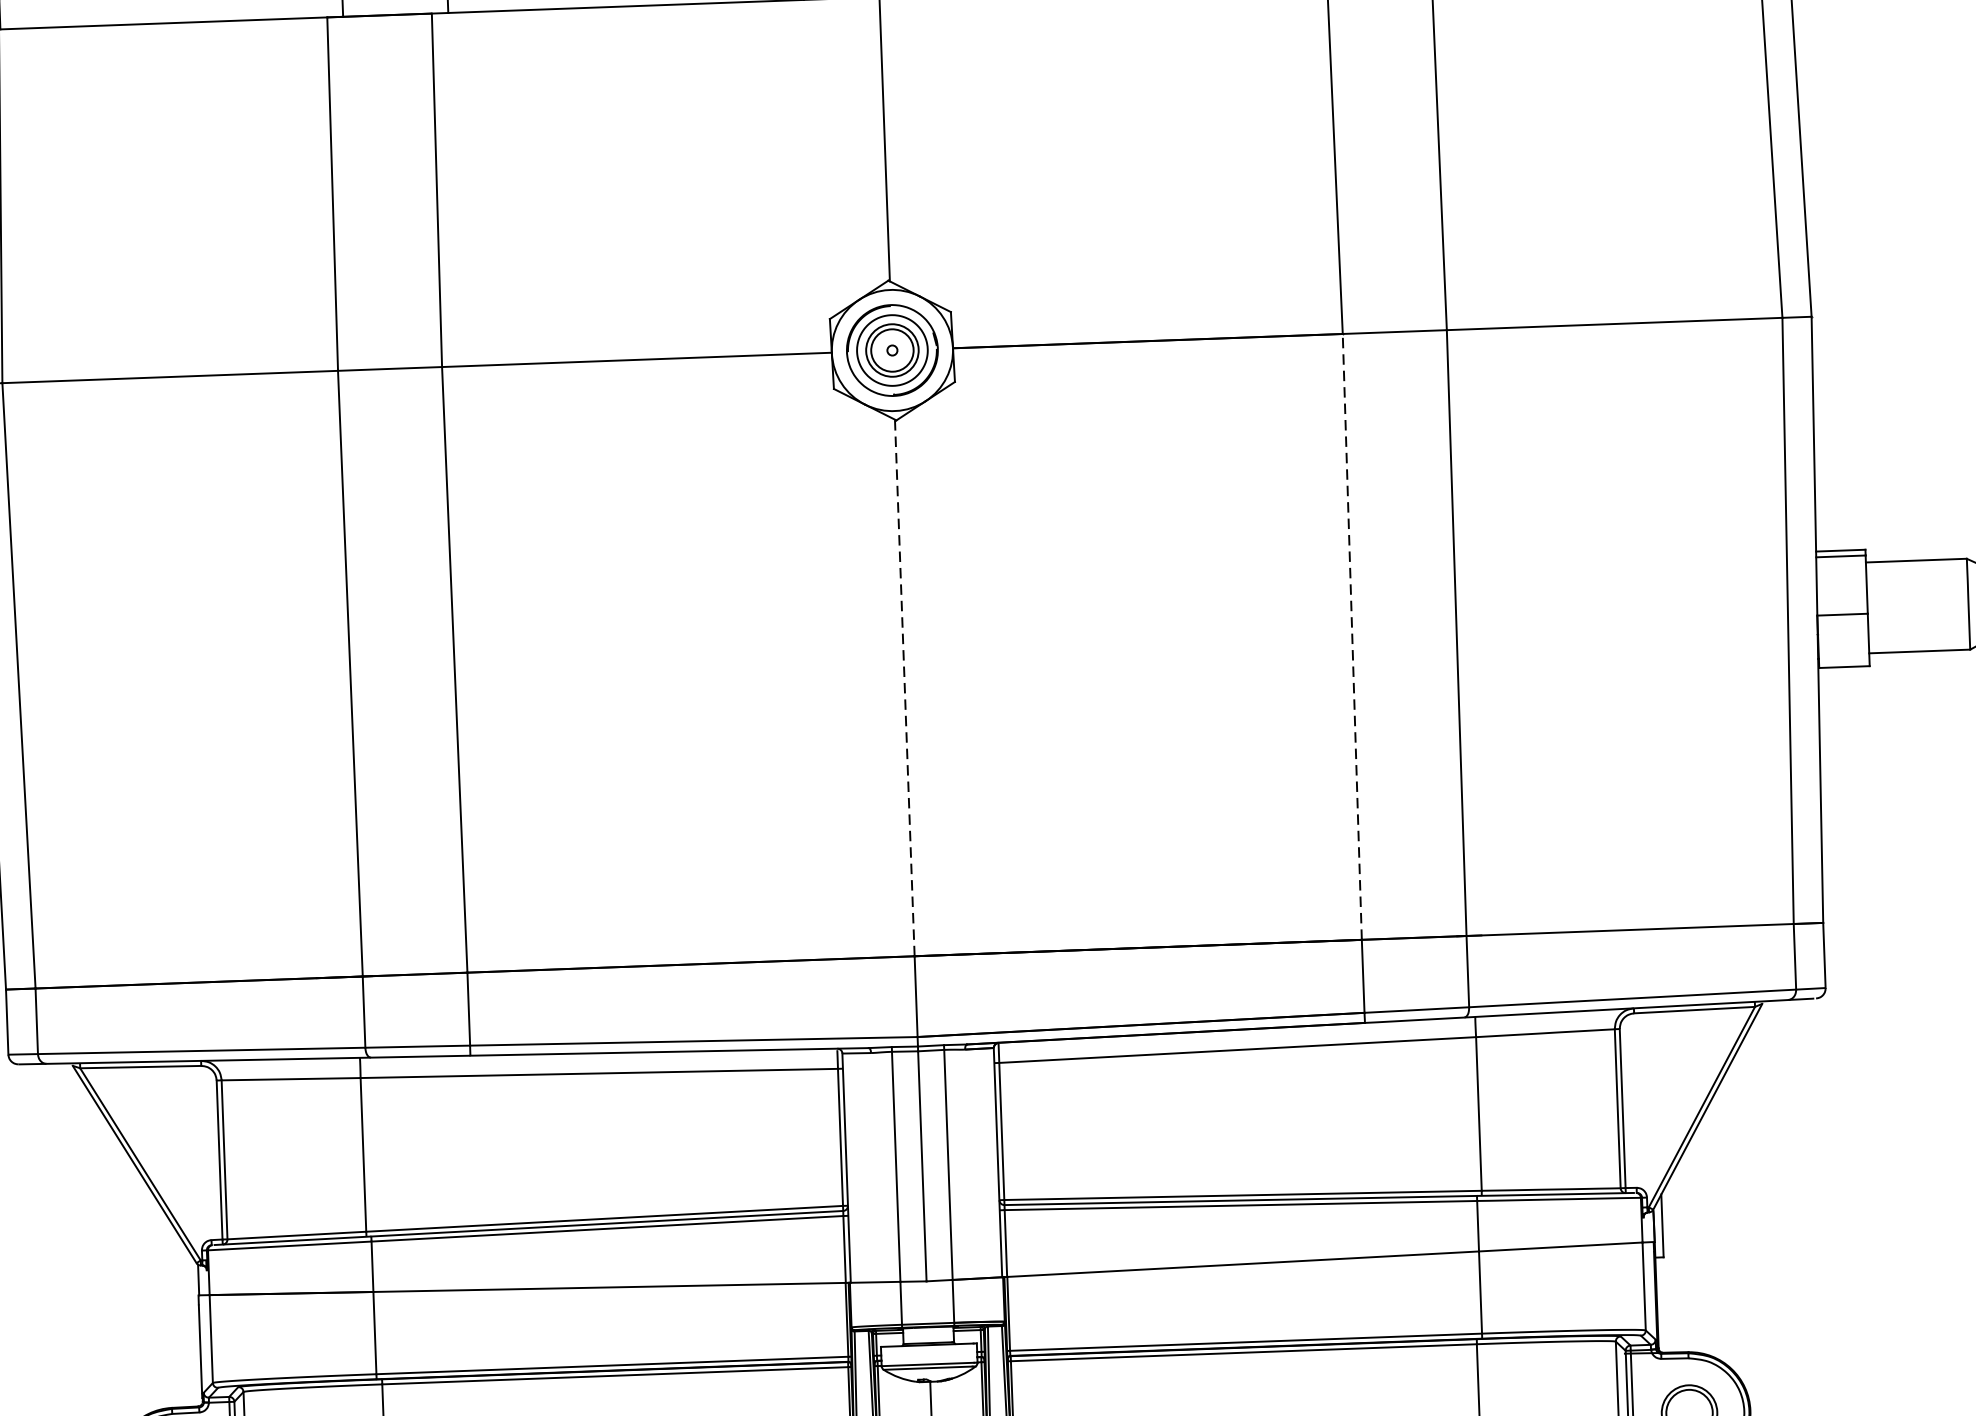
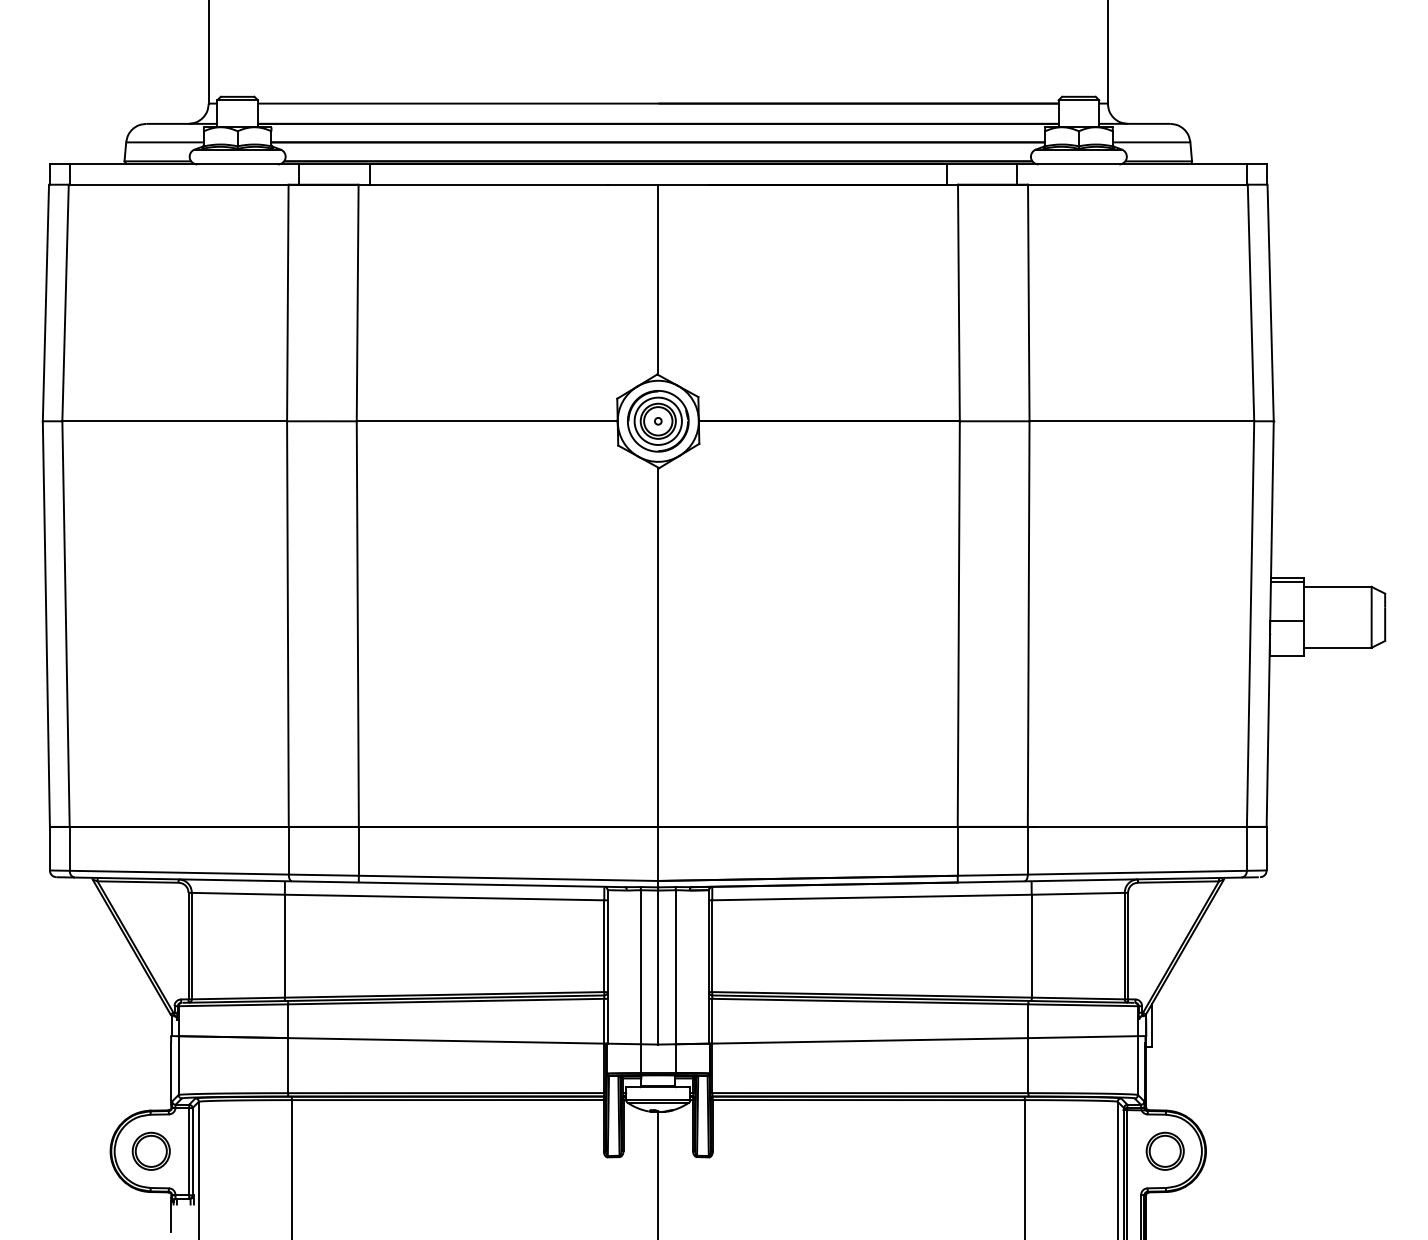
line: (1351, 637) -> (958, 624), dashed -> solid
line: (905, 688) -> (658, 647), dashed -> solid

